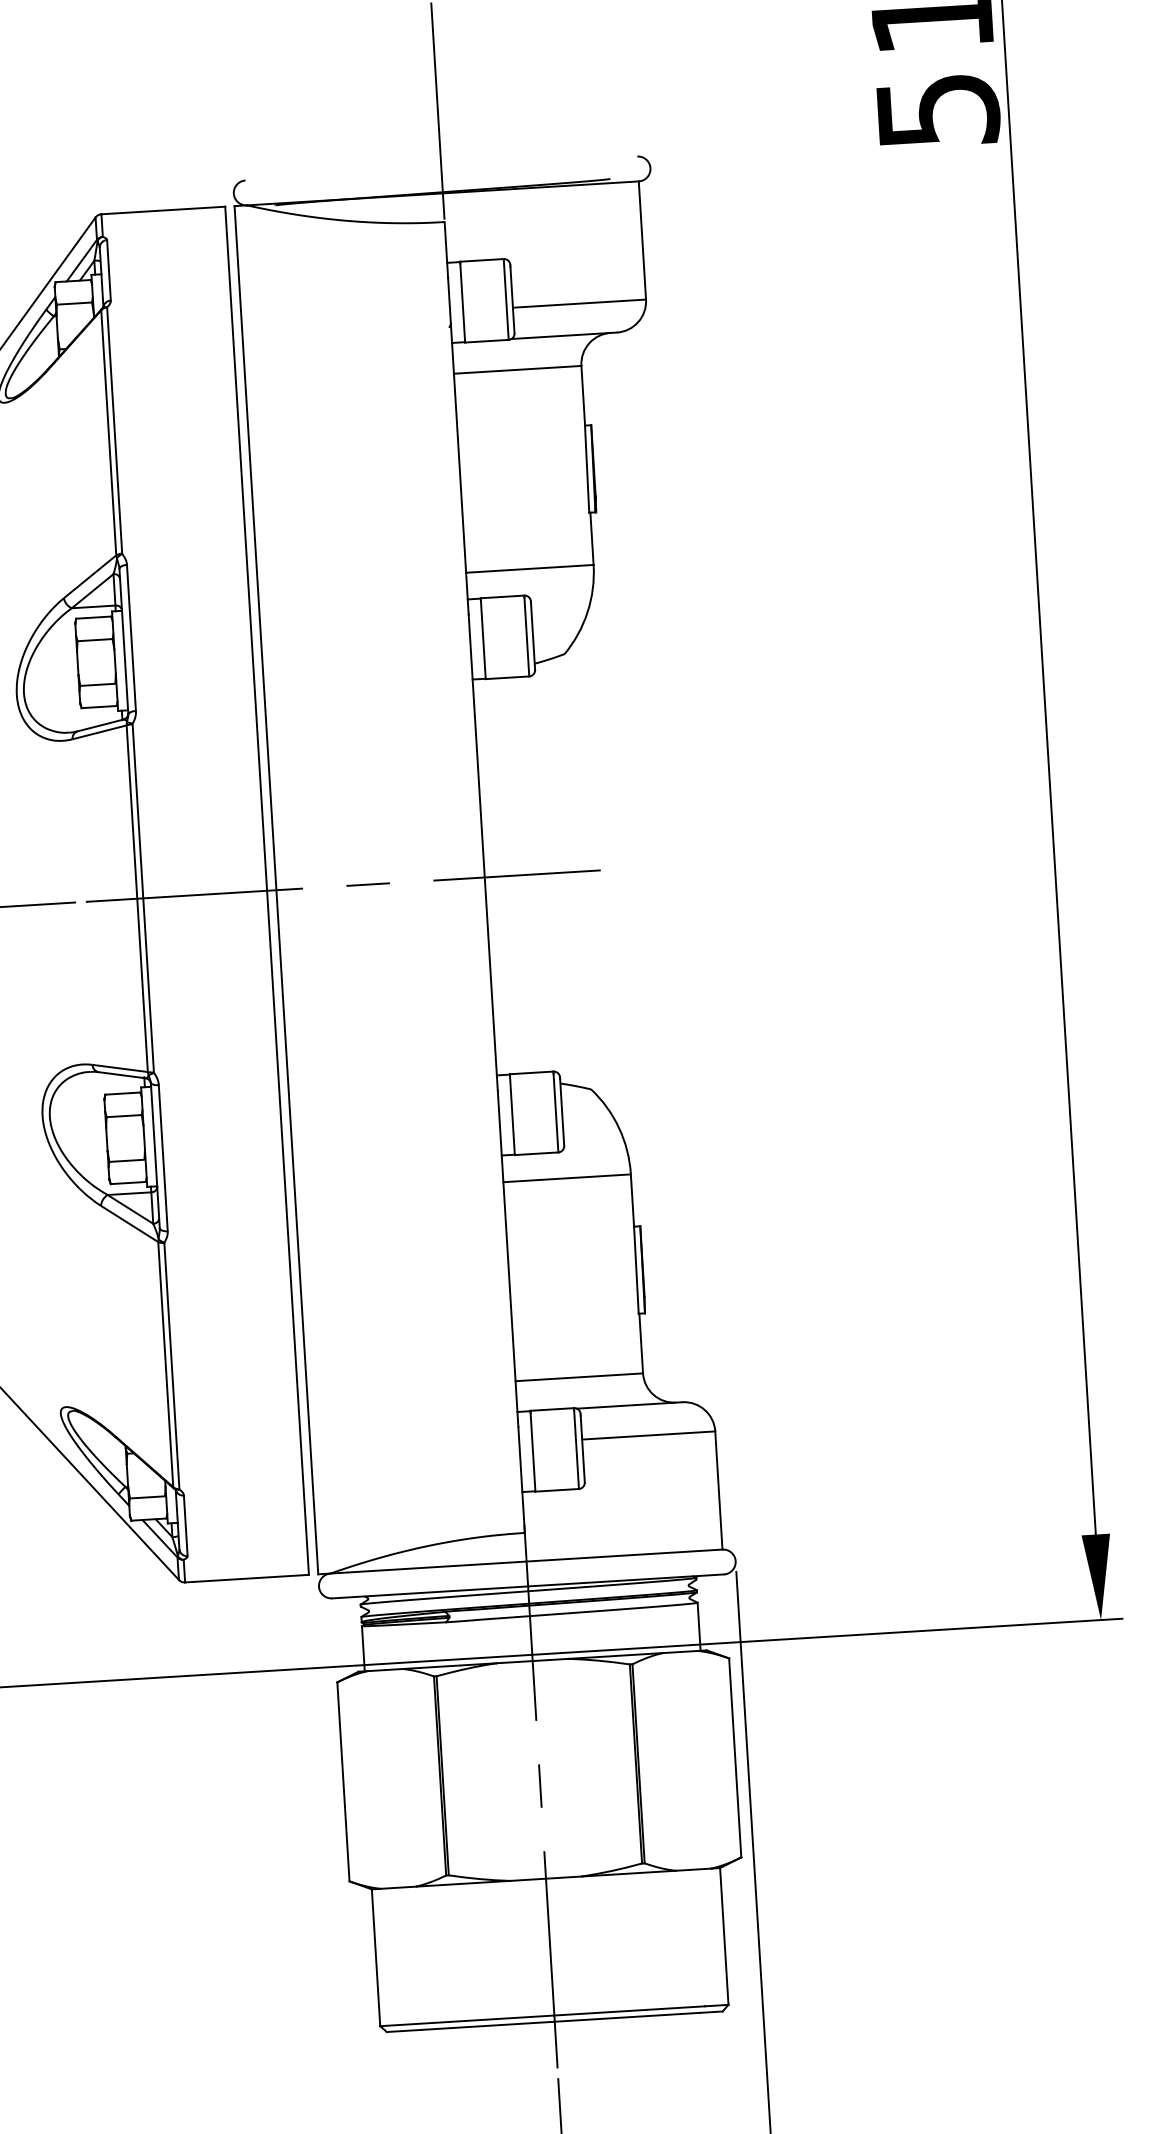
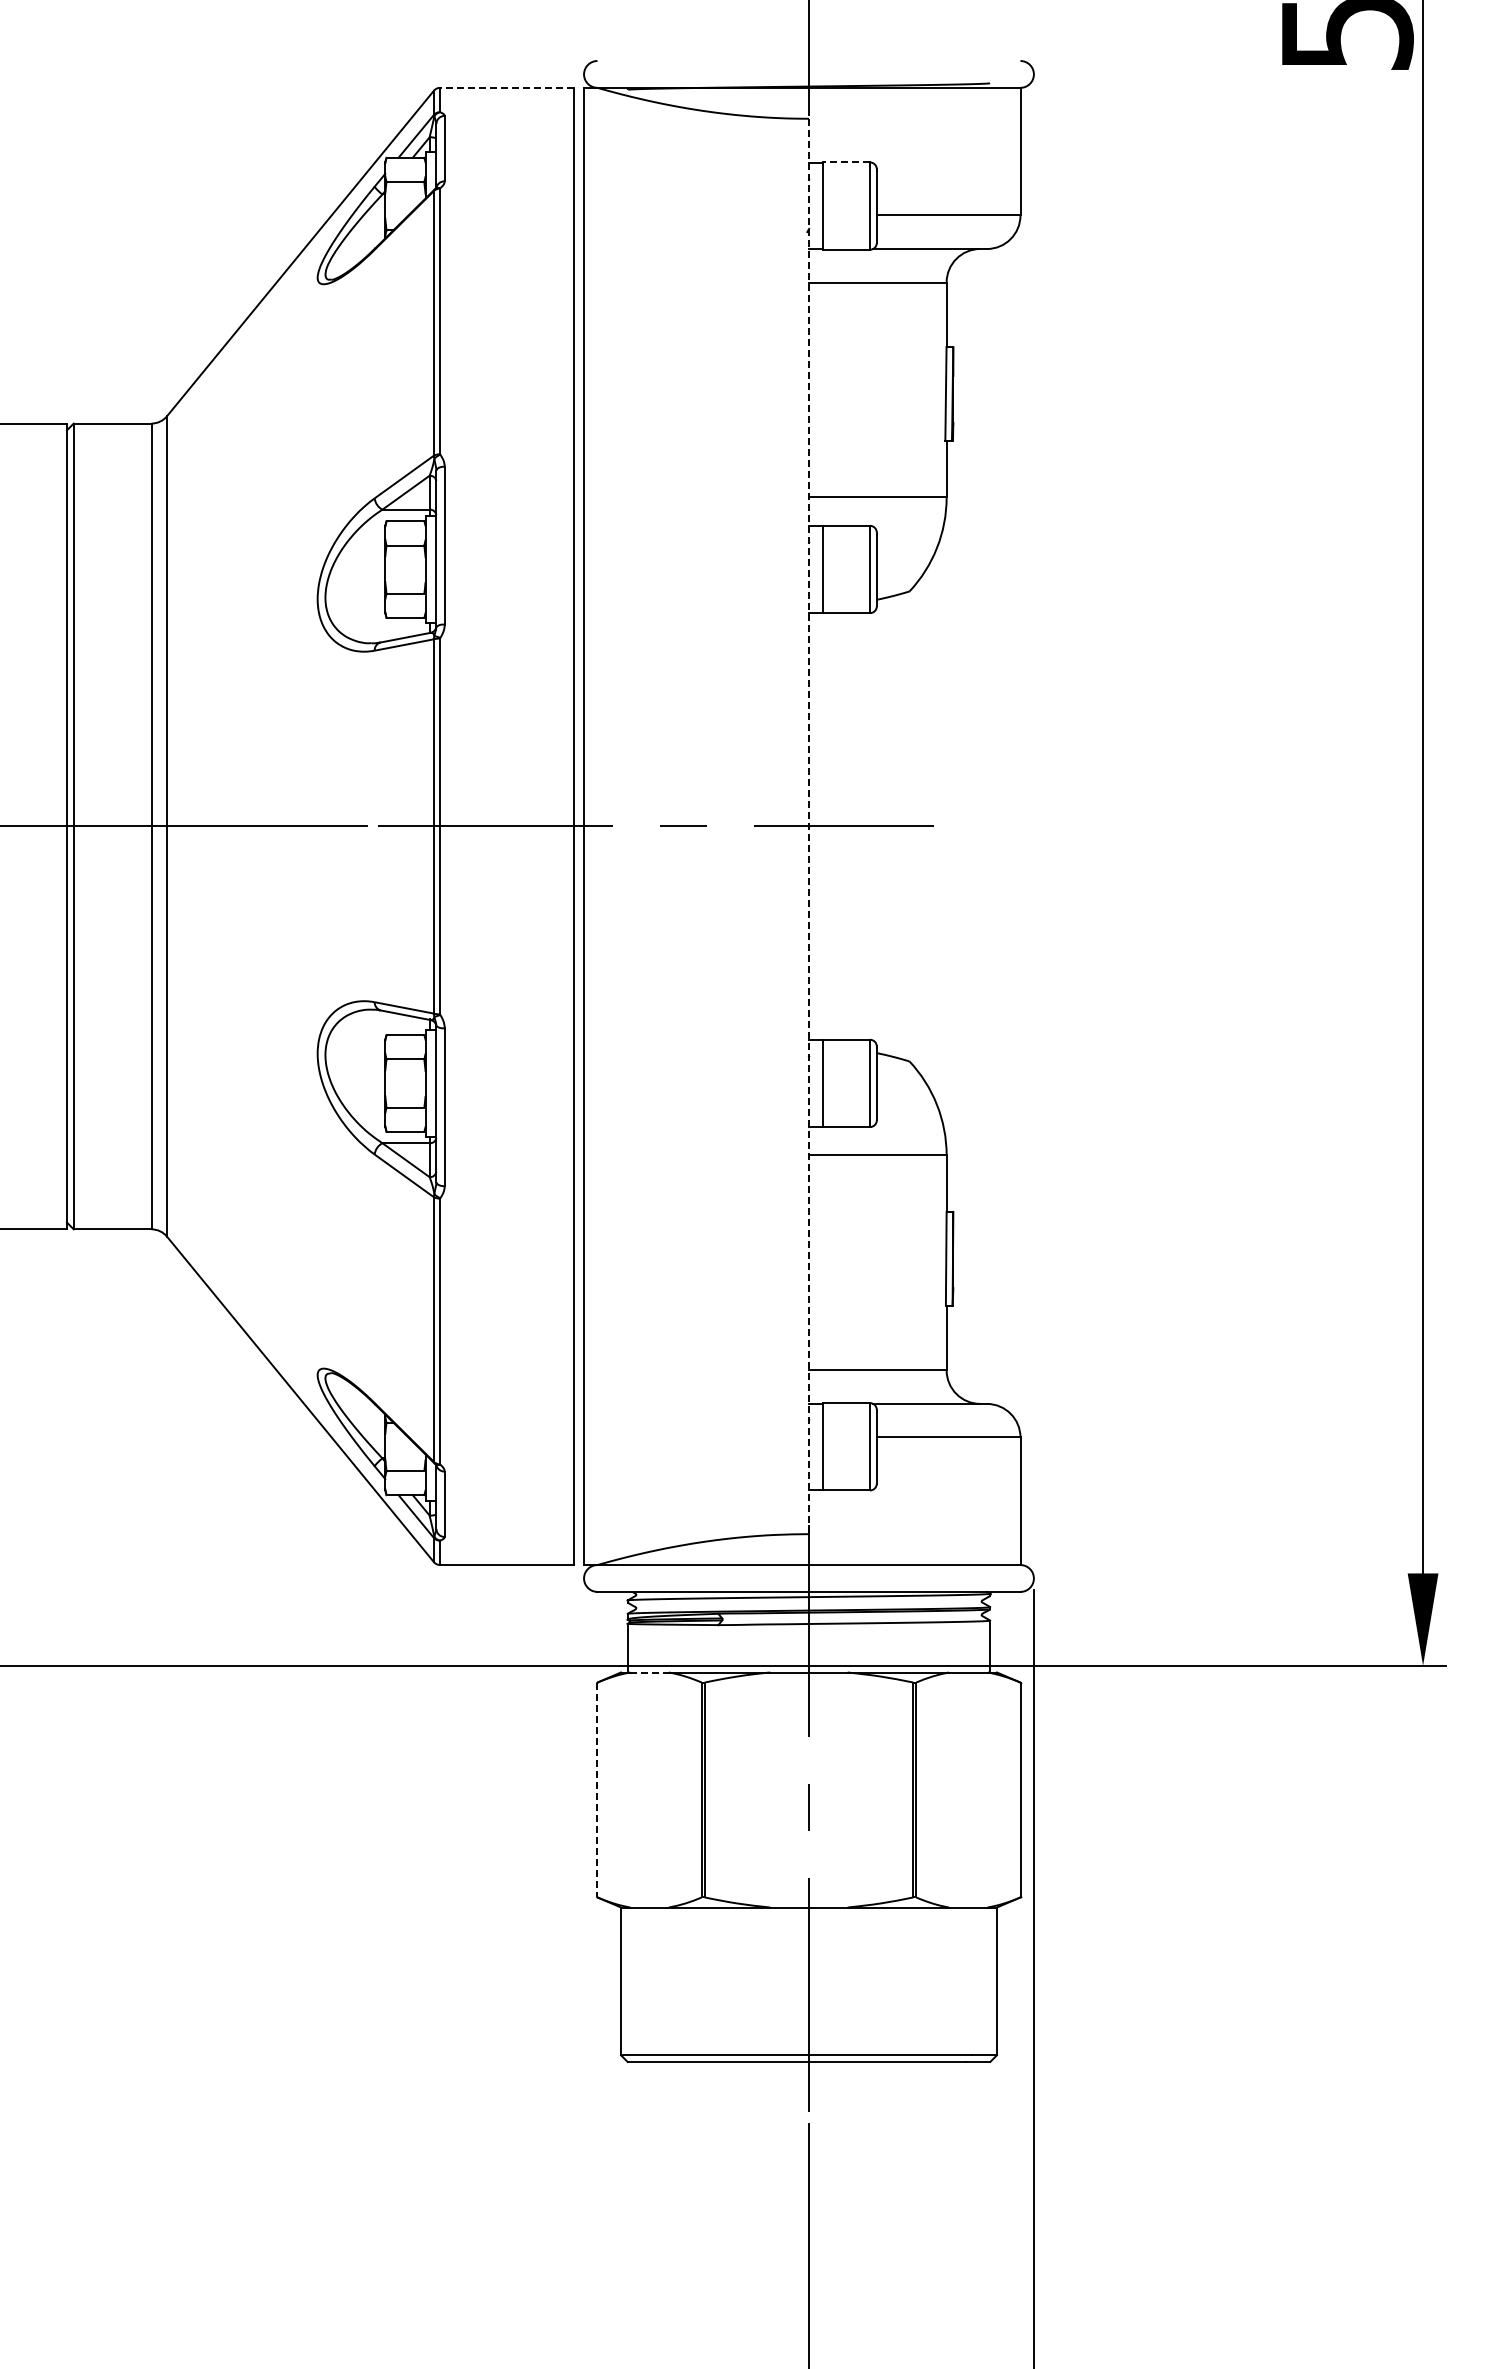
line: (163, 210) -> (507, 87), solid -> dashed
line: (481, 260) -> (846, 162), solid -> dashed
line: (484, 877) -> (808, 826), solid -> dashed
line: (385, 1670) -> (650, 1672), solid -> dashed
line: (343, 1782) -> (597, 1790), solid -> dashed

